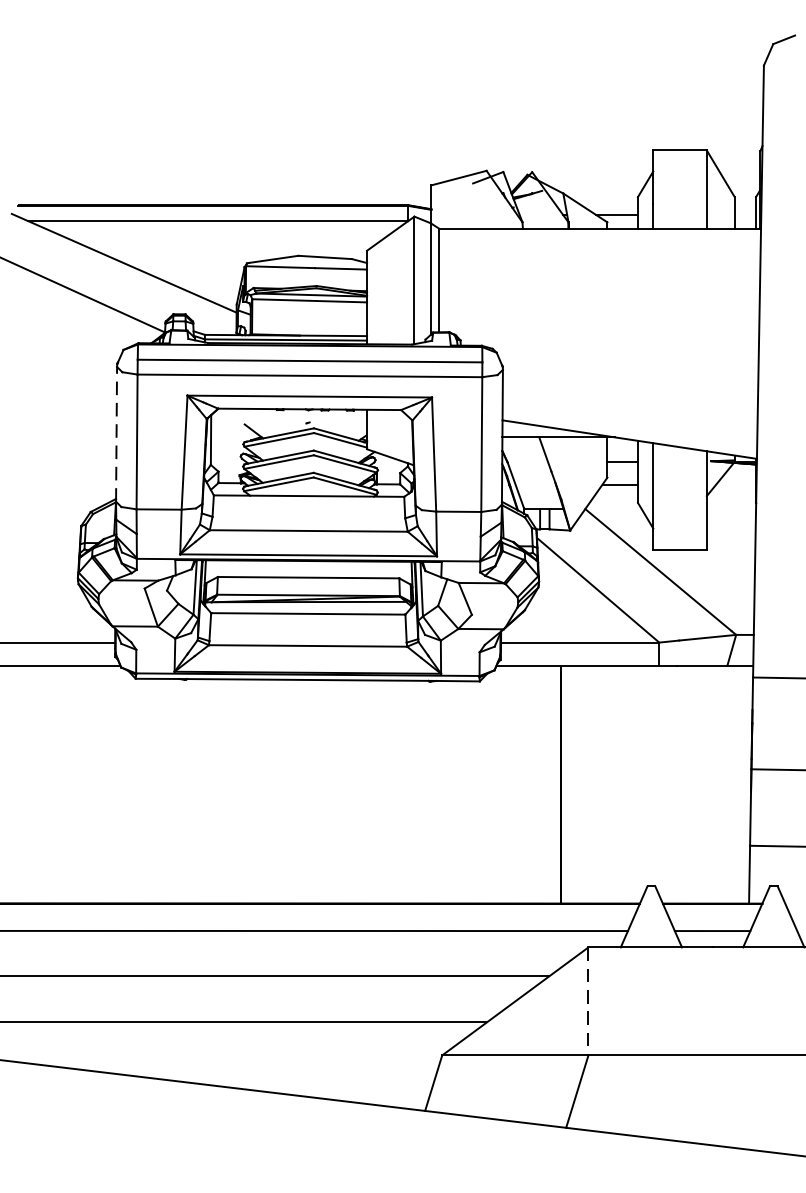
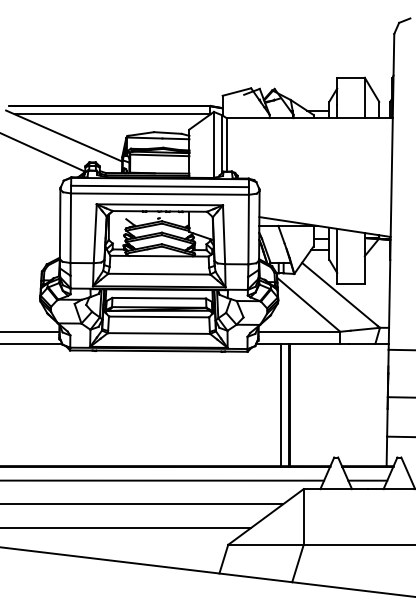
line: (117, 434) -> (60, 224), dashed -> solid
line: (545, 783) -> (281, 404), added
line: (588, 1000) -> (303, 516), dashed -> solid

